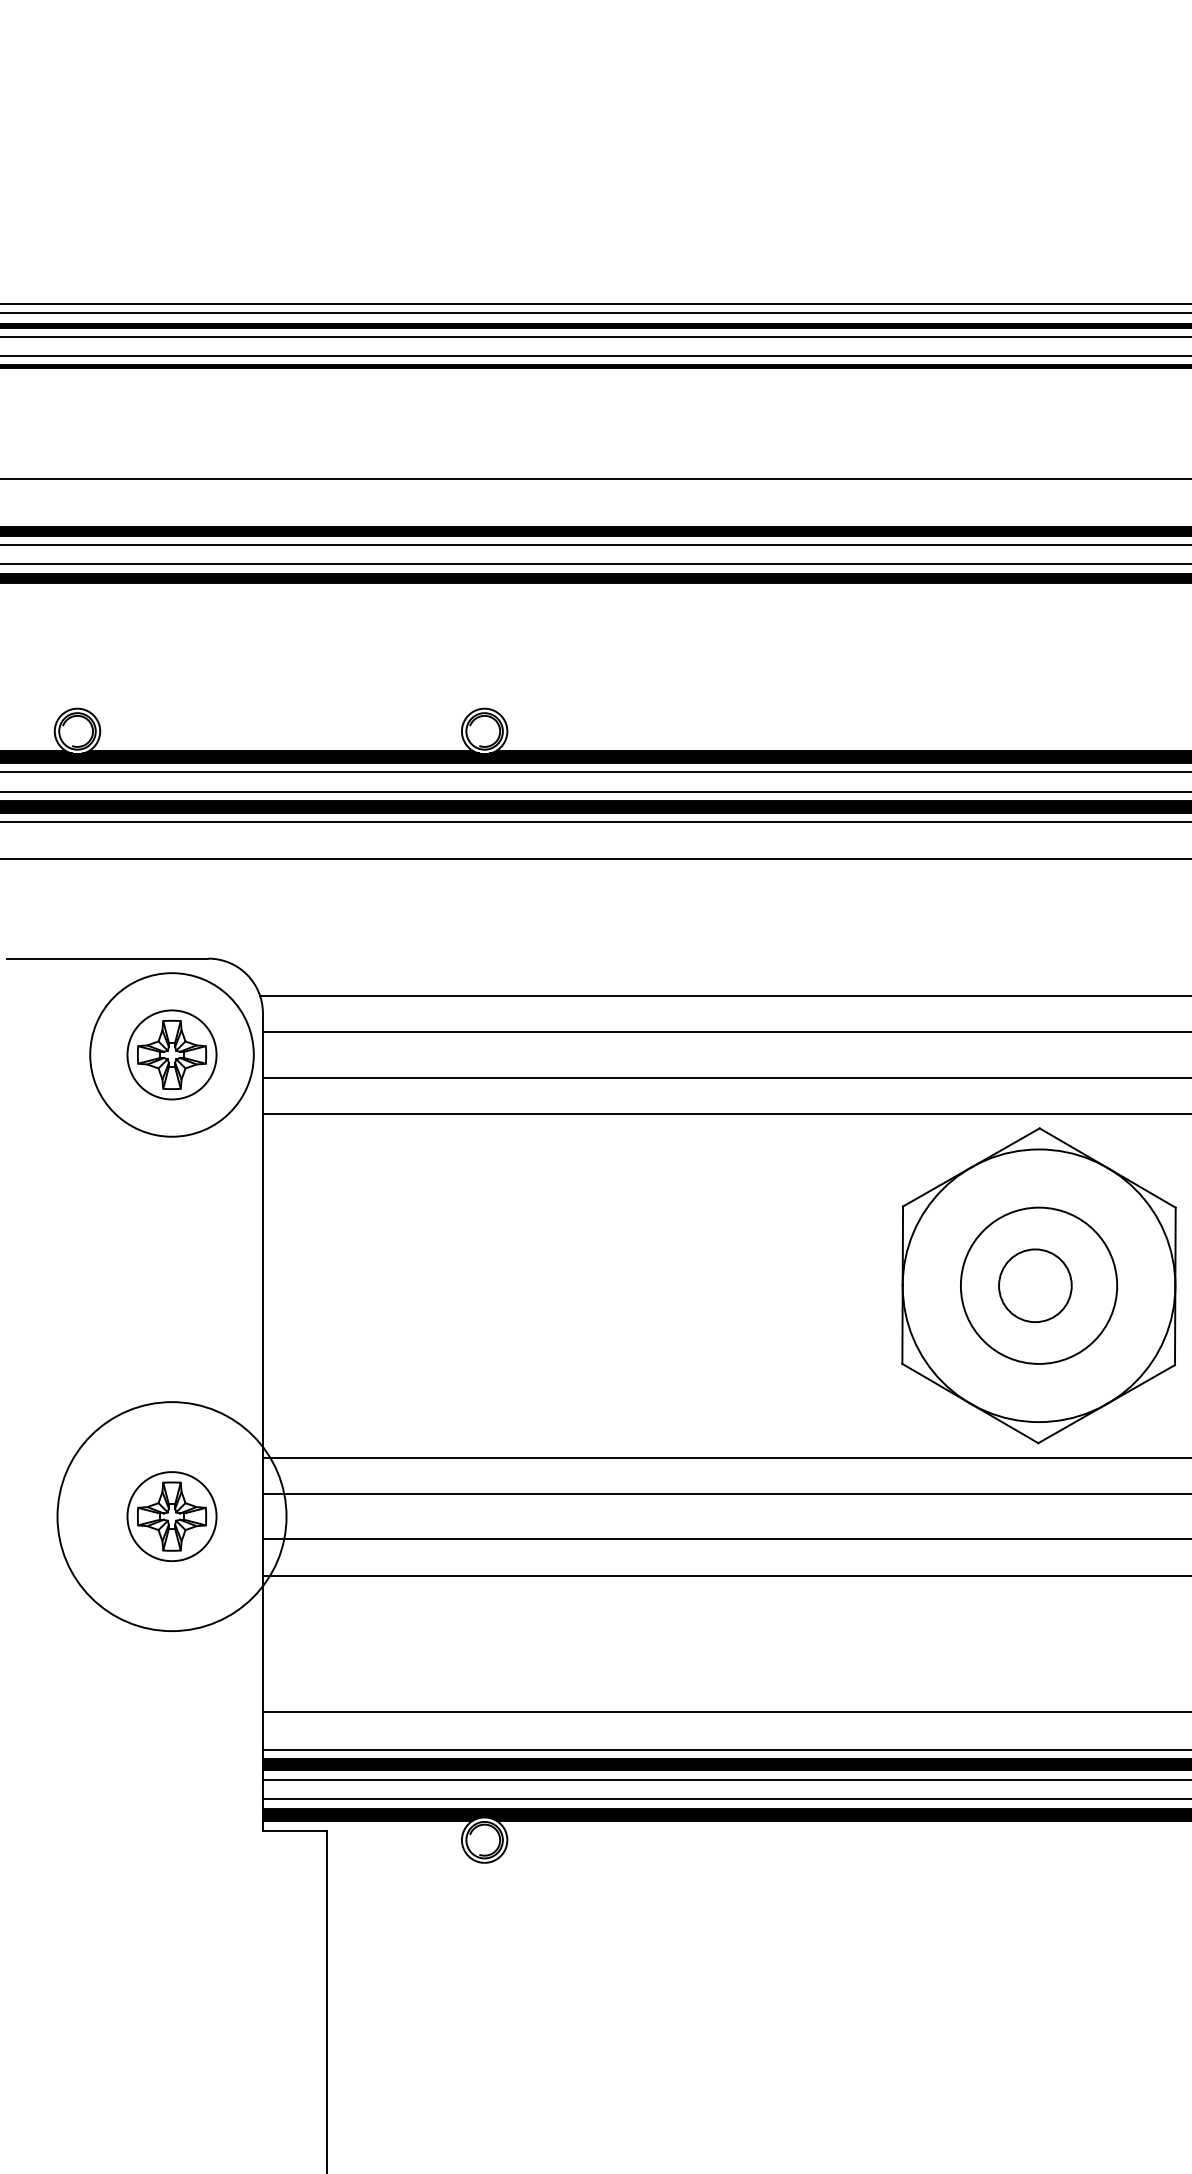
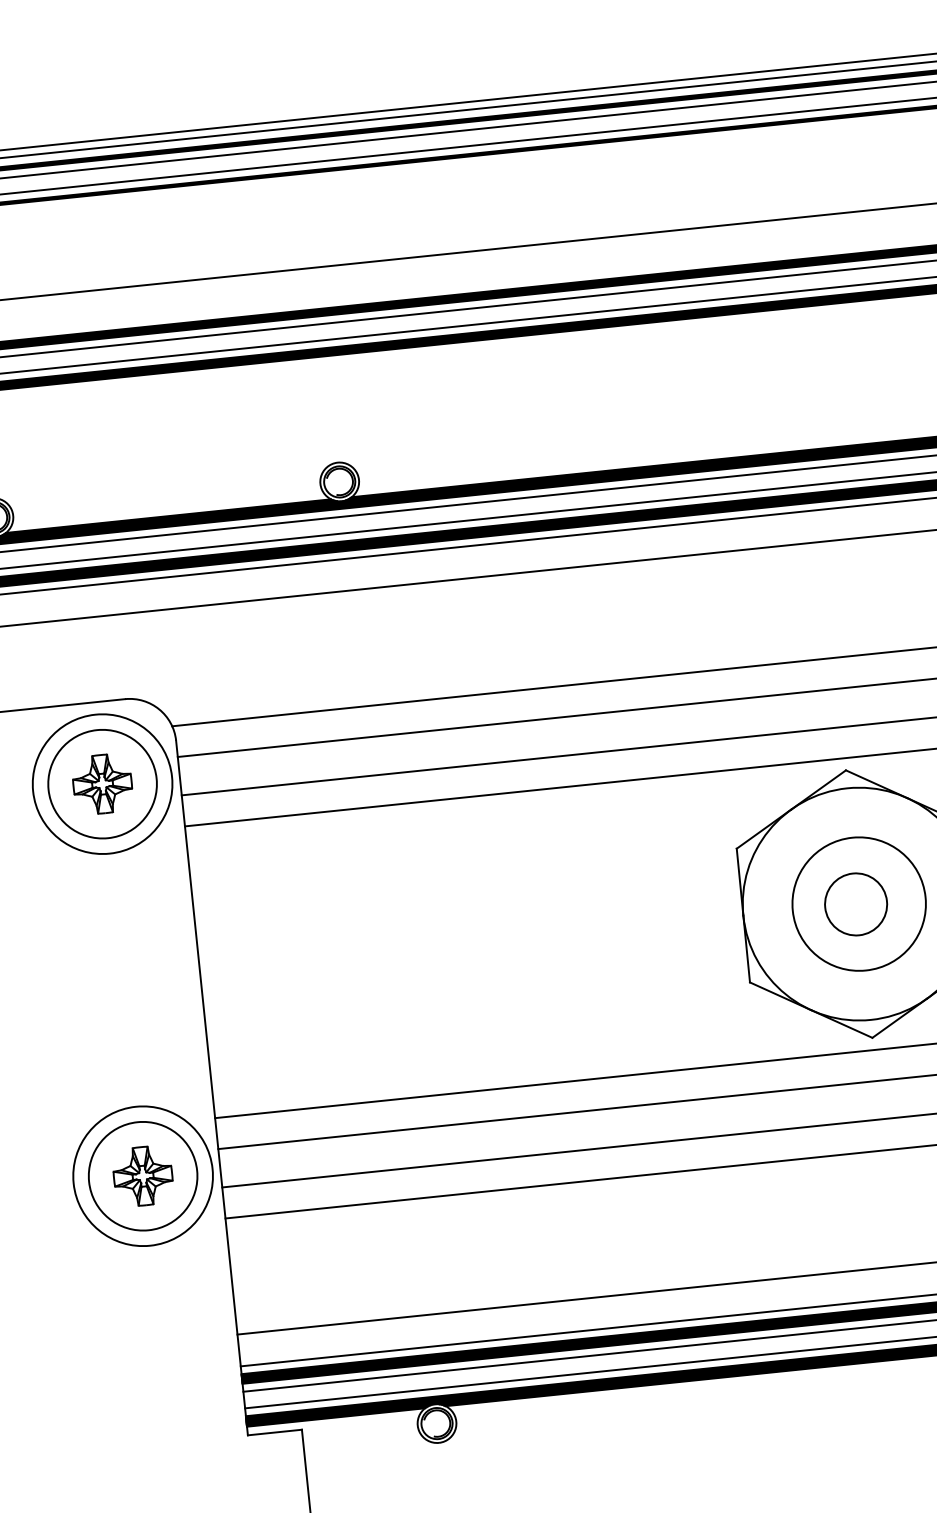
circle: (171, 1054) -> (102, 783), size x1.43
circle: (171, 1516) -> (142, 1176), size x0.71
circle: (171, 1516) -> (142, 1176), size x1.43

